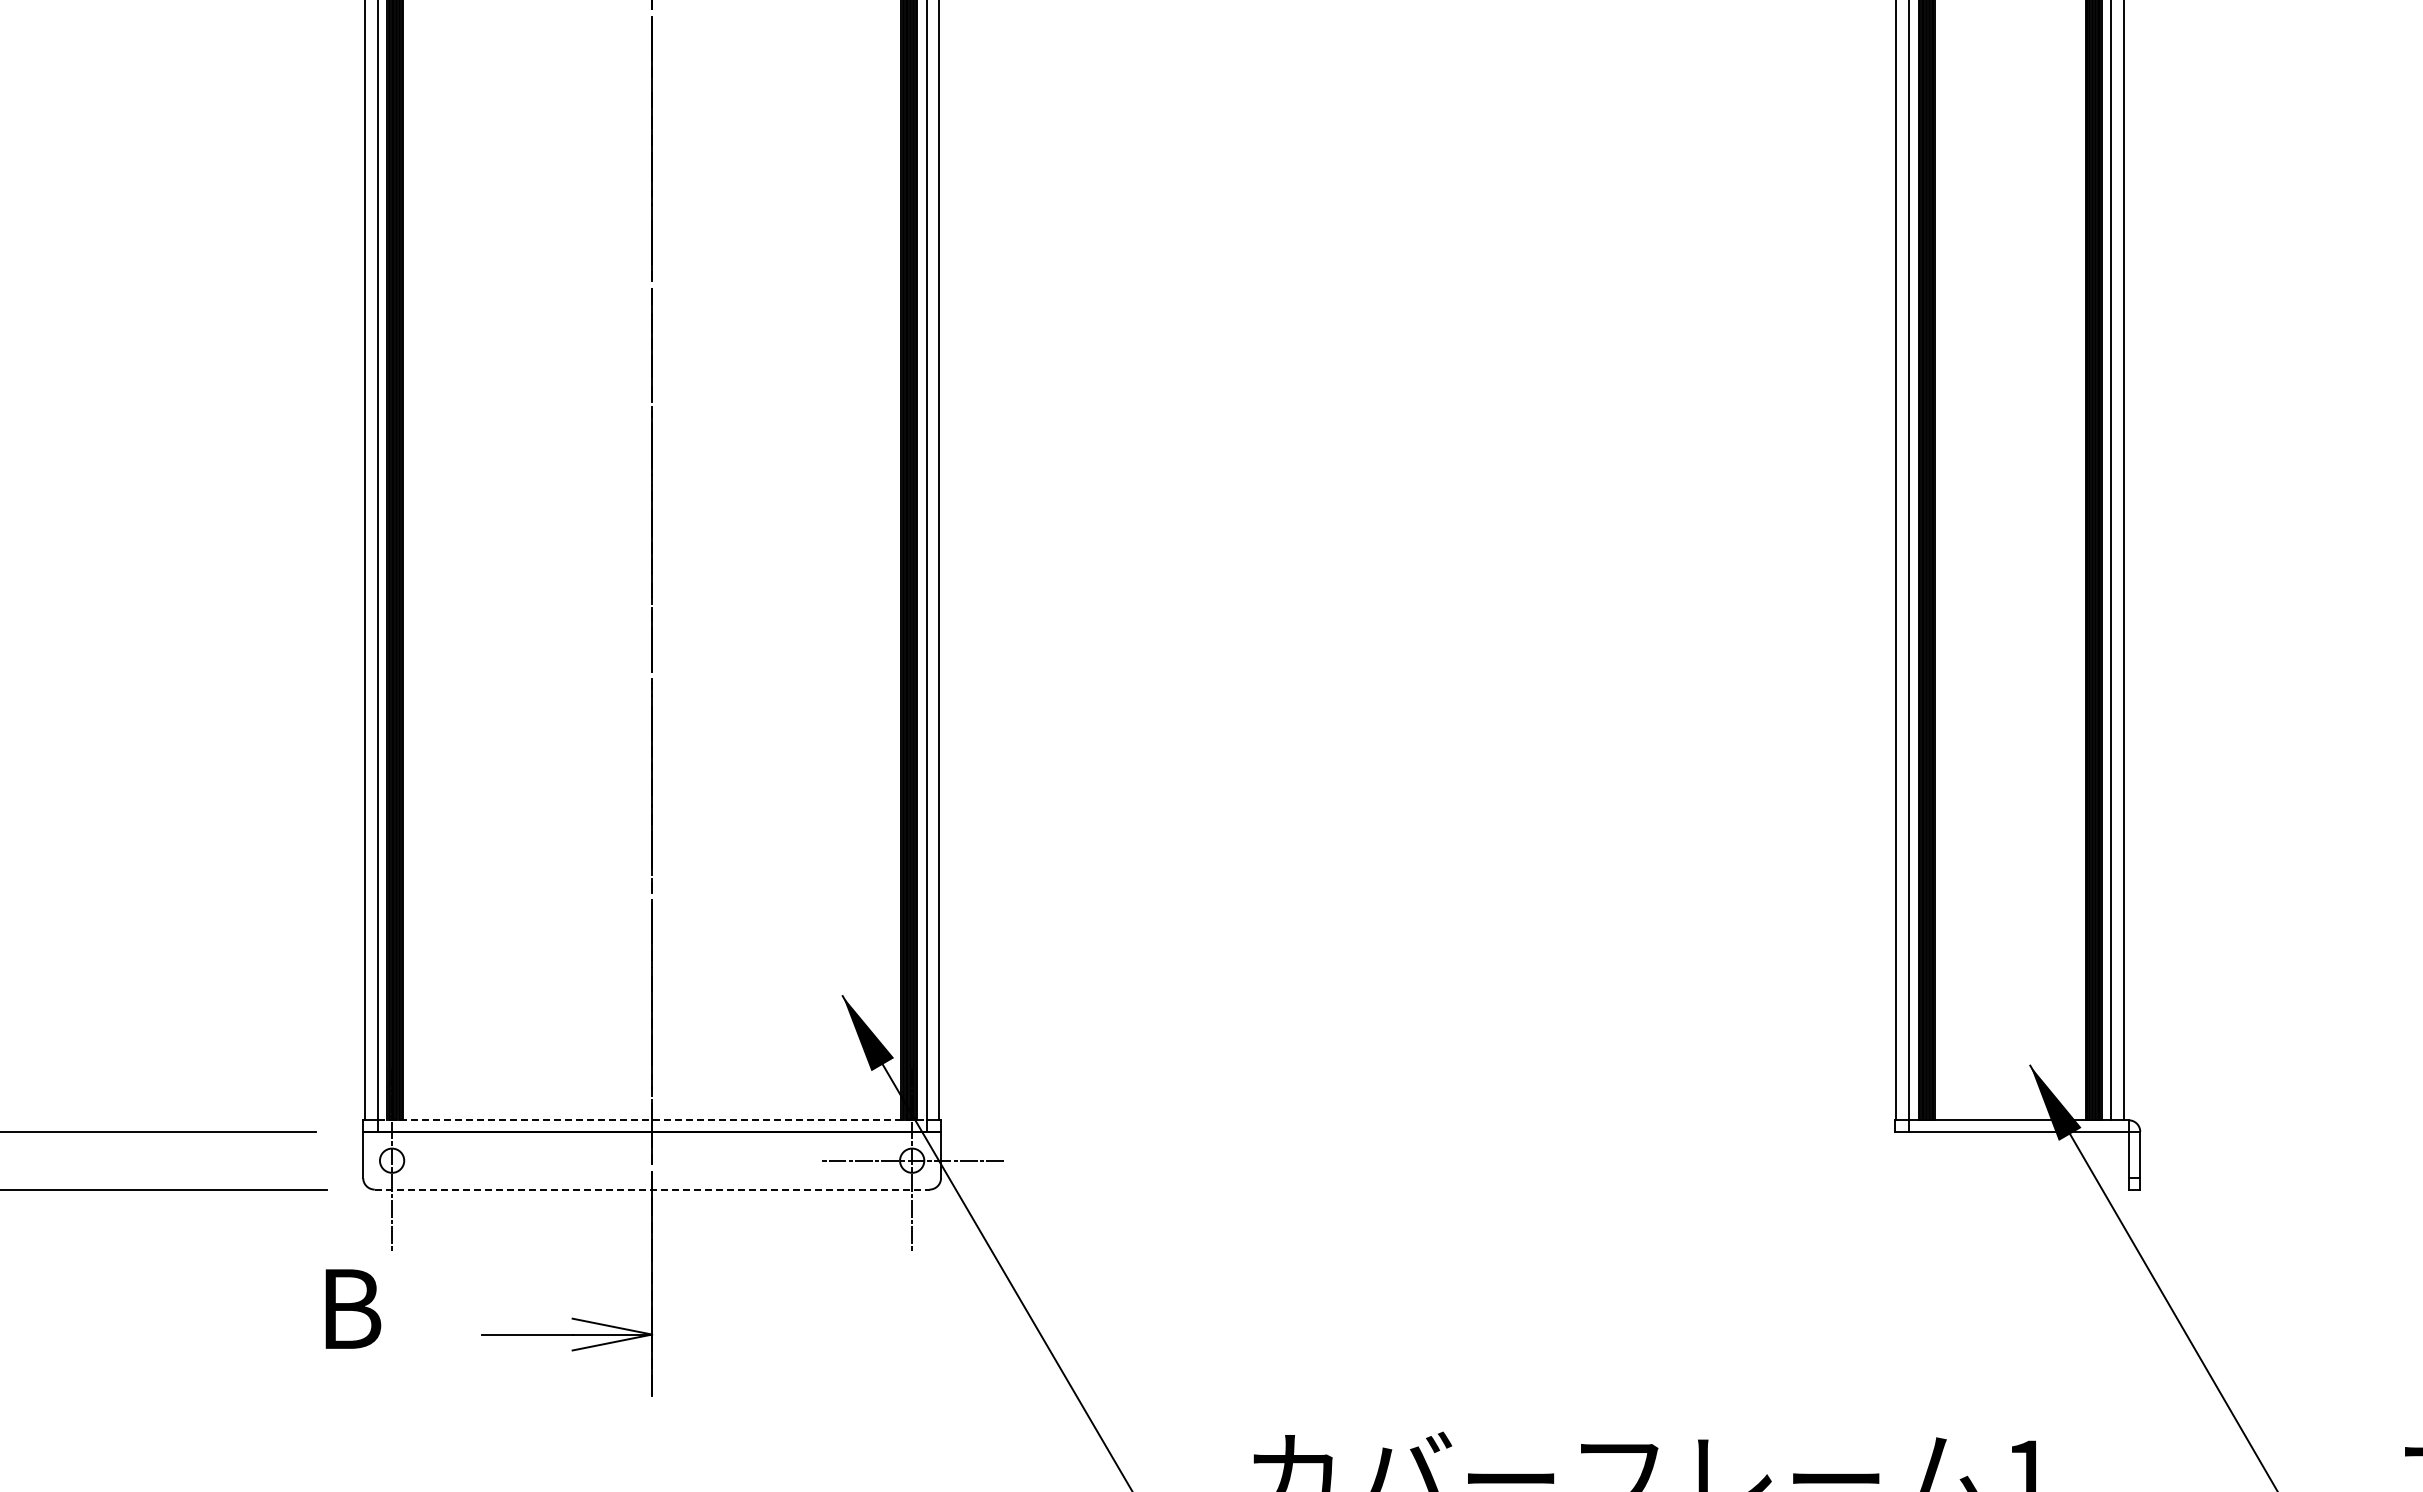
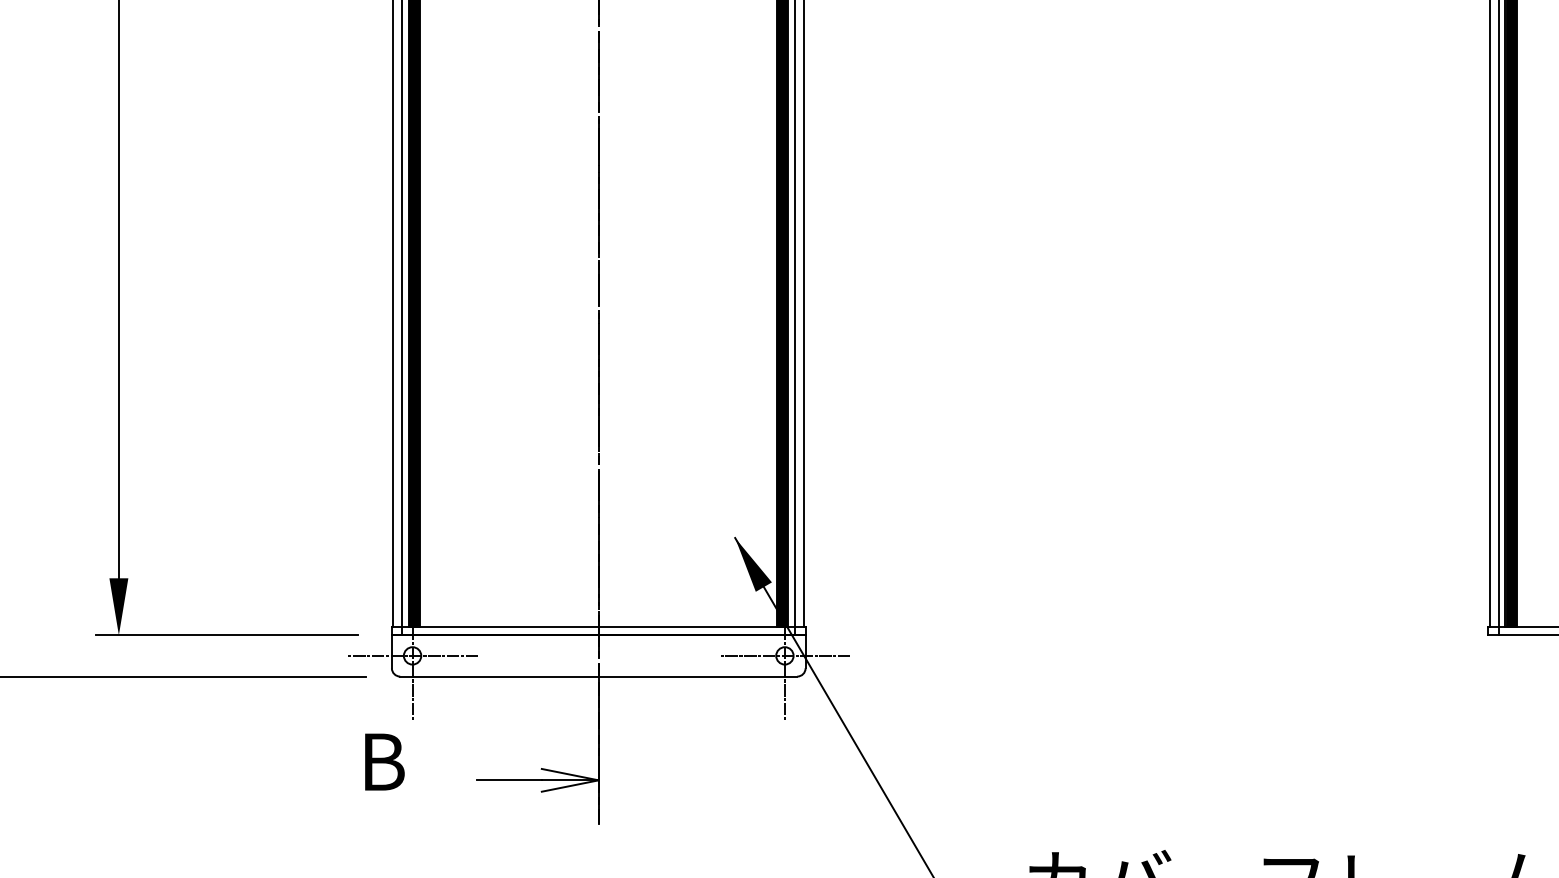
line: (652, 1120) -> (599, 627), dashed -> solid
line: (391, 1160) -> (412, 655), added
line: (652, 1189) -> (599, 676), dashed -> solid

